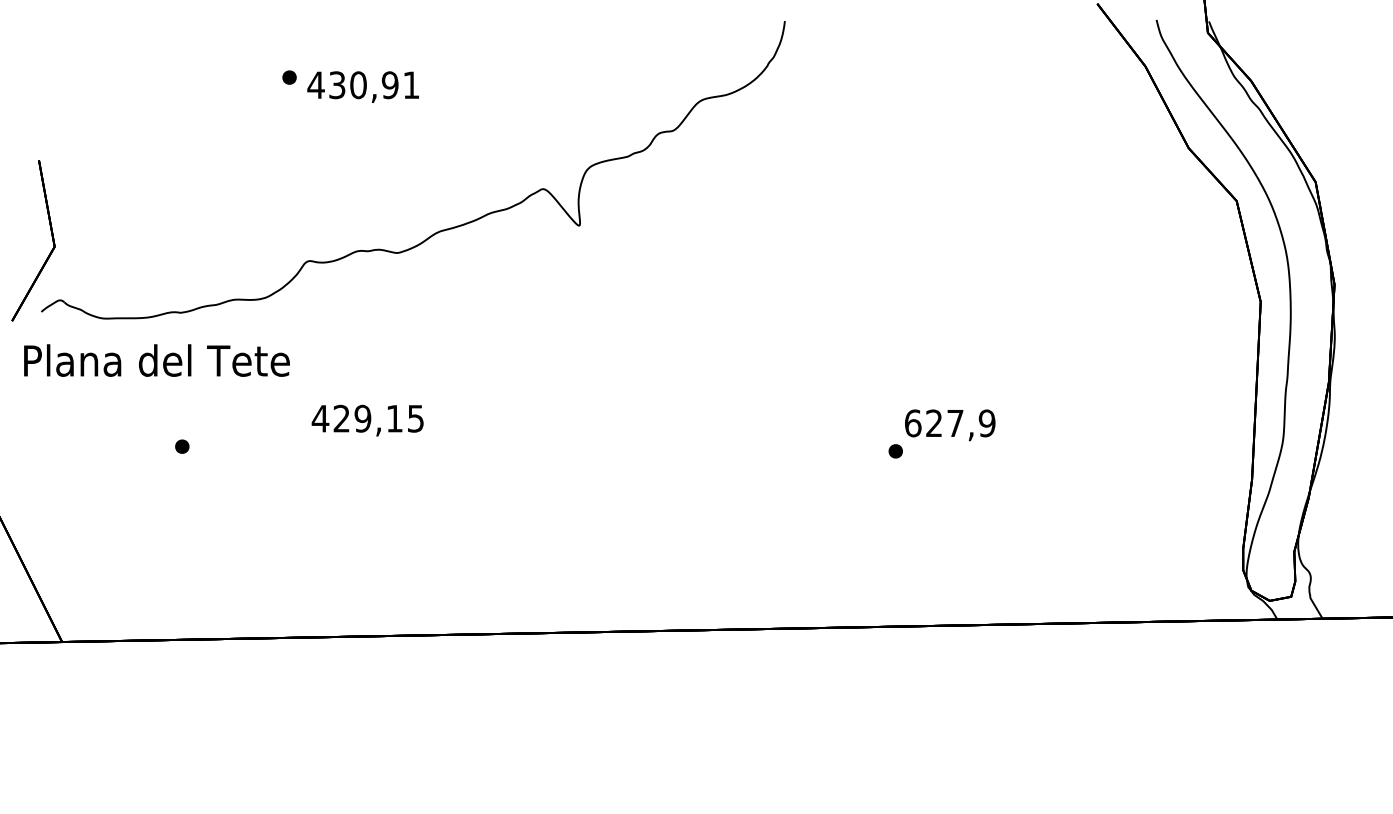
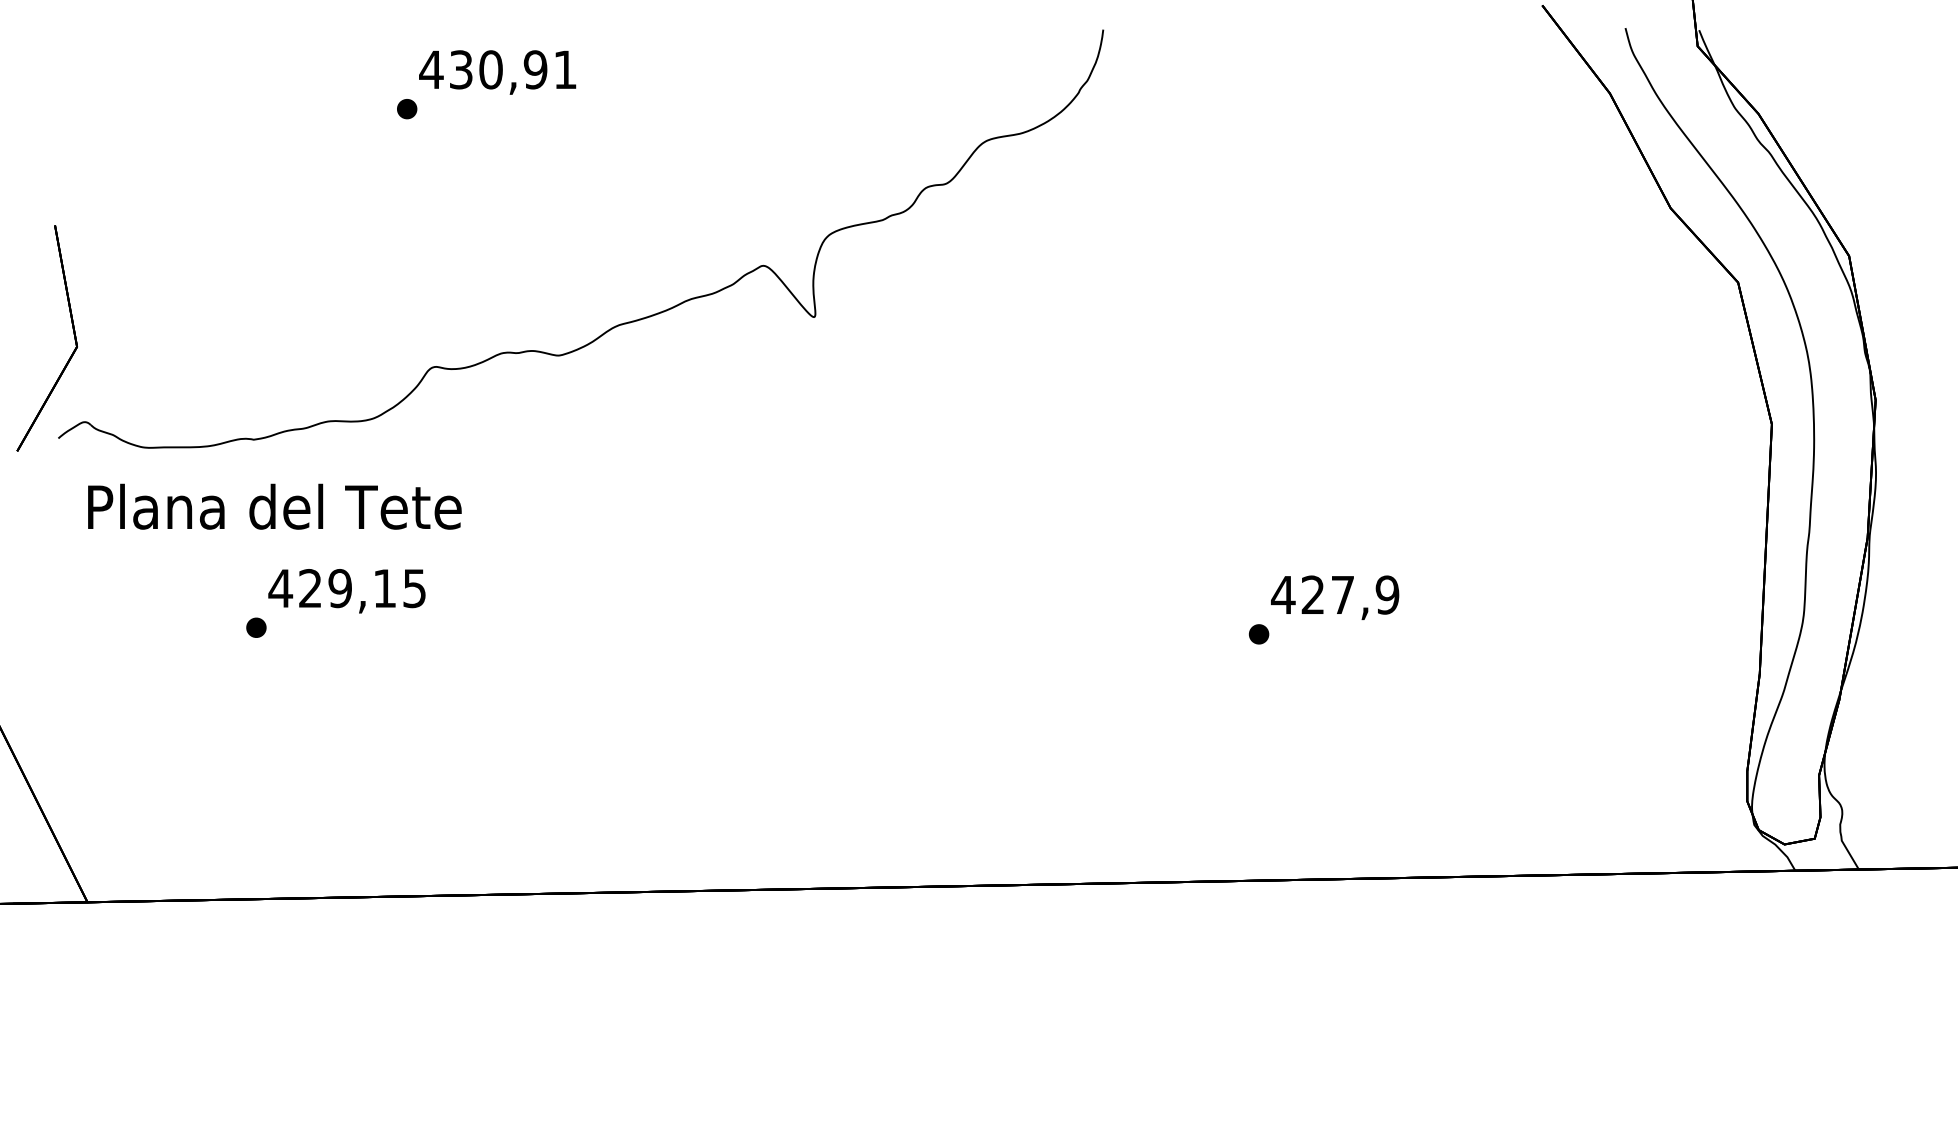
text: (363, 87) -> (497, 72), moved
text: (156, 360) -> (274, 506), moved
text: (367, 420) -> (346, 591), moved
text: (912, 423) -> (1282, 594), 627,9 -> 427,9

